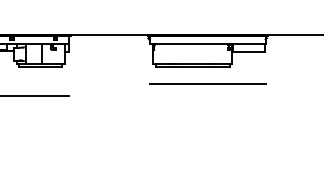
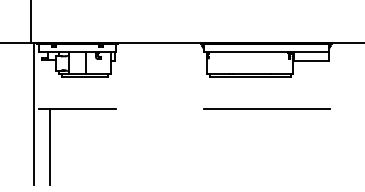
line: (207, 83) -> (266, 108), moved
line: (8, 130) -> (50, 146), added

